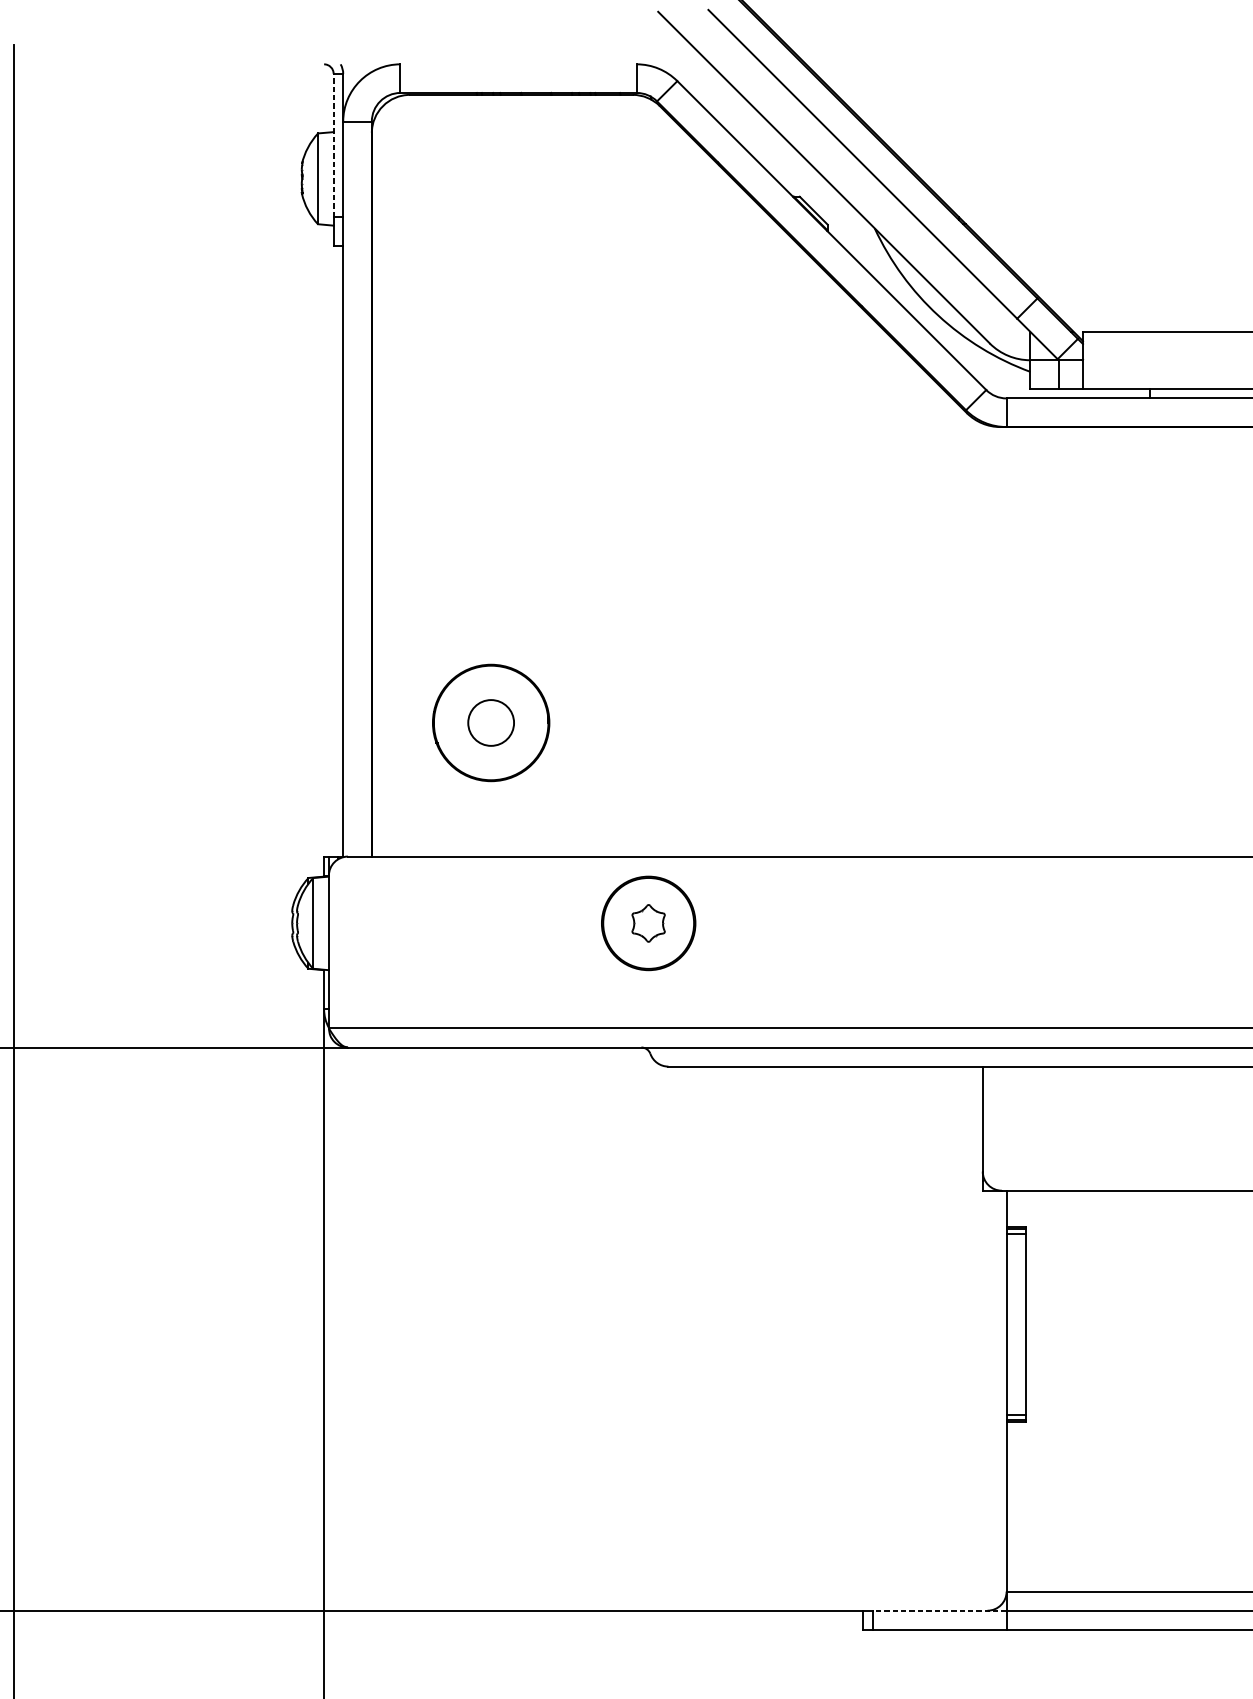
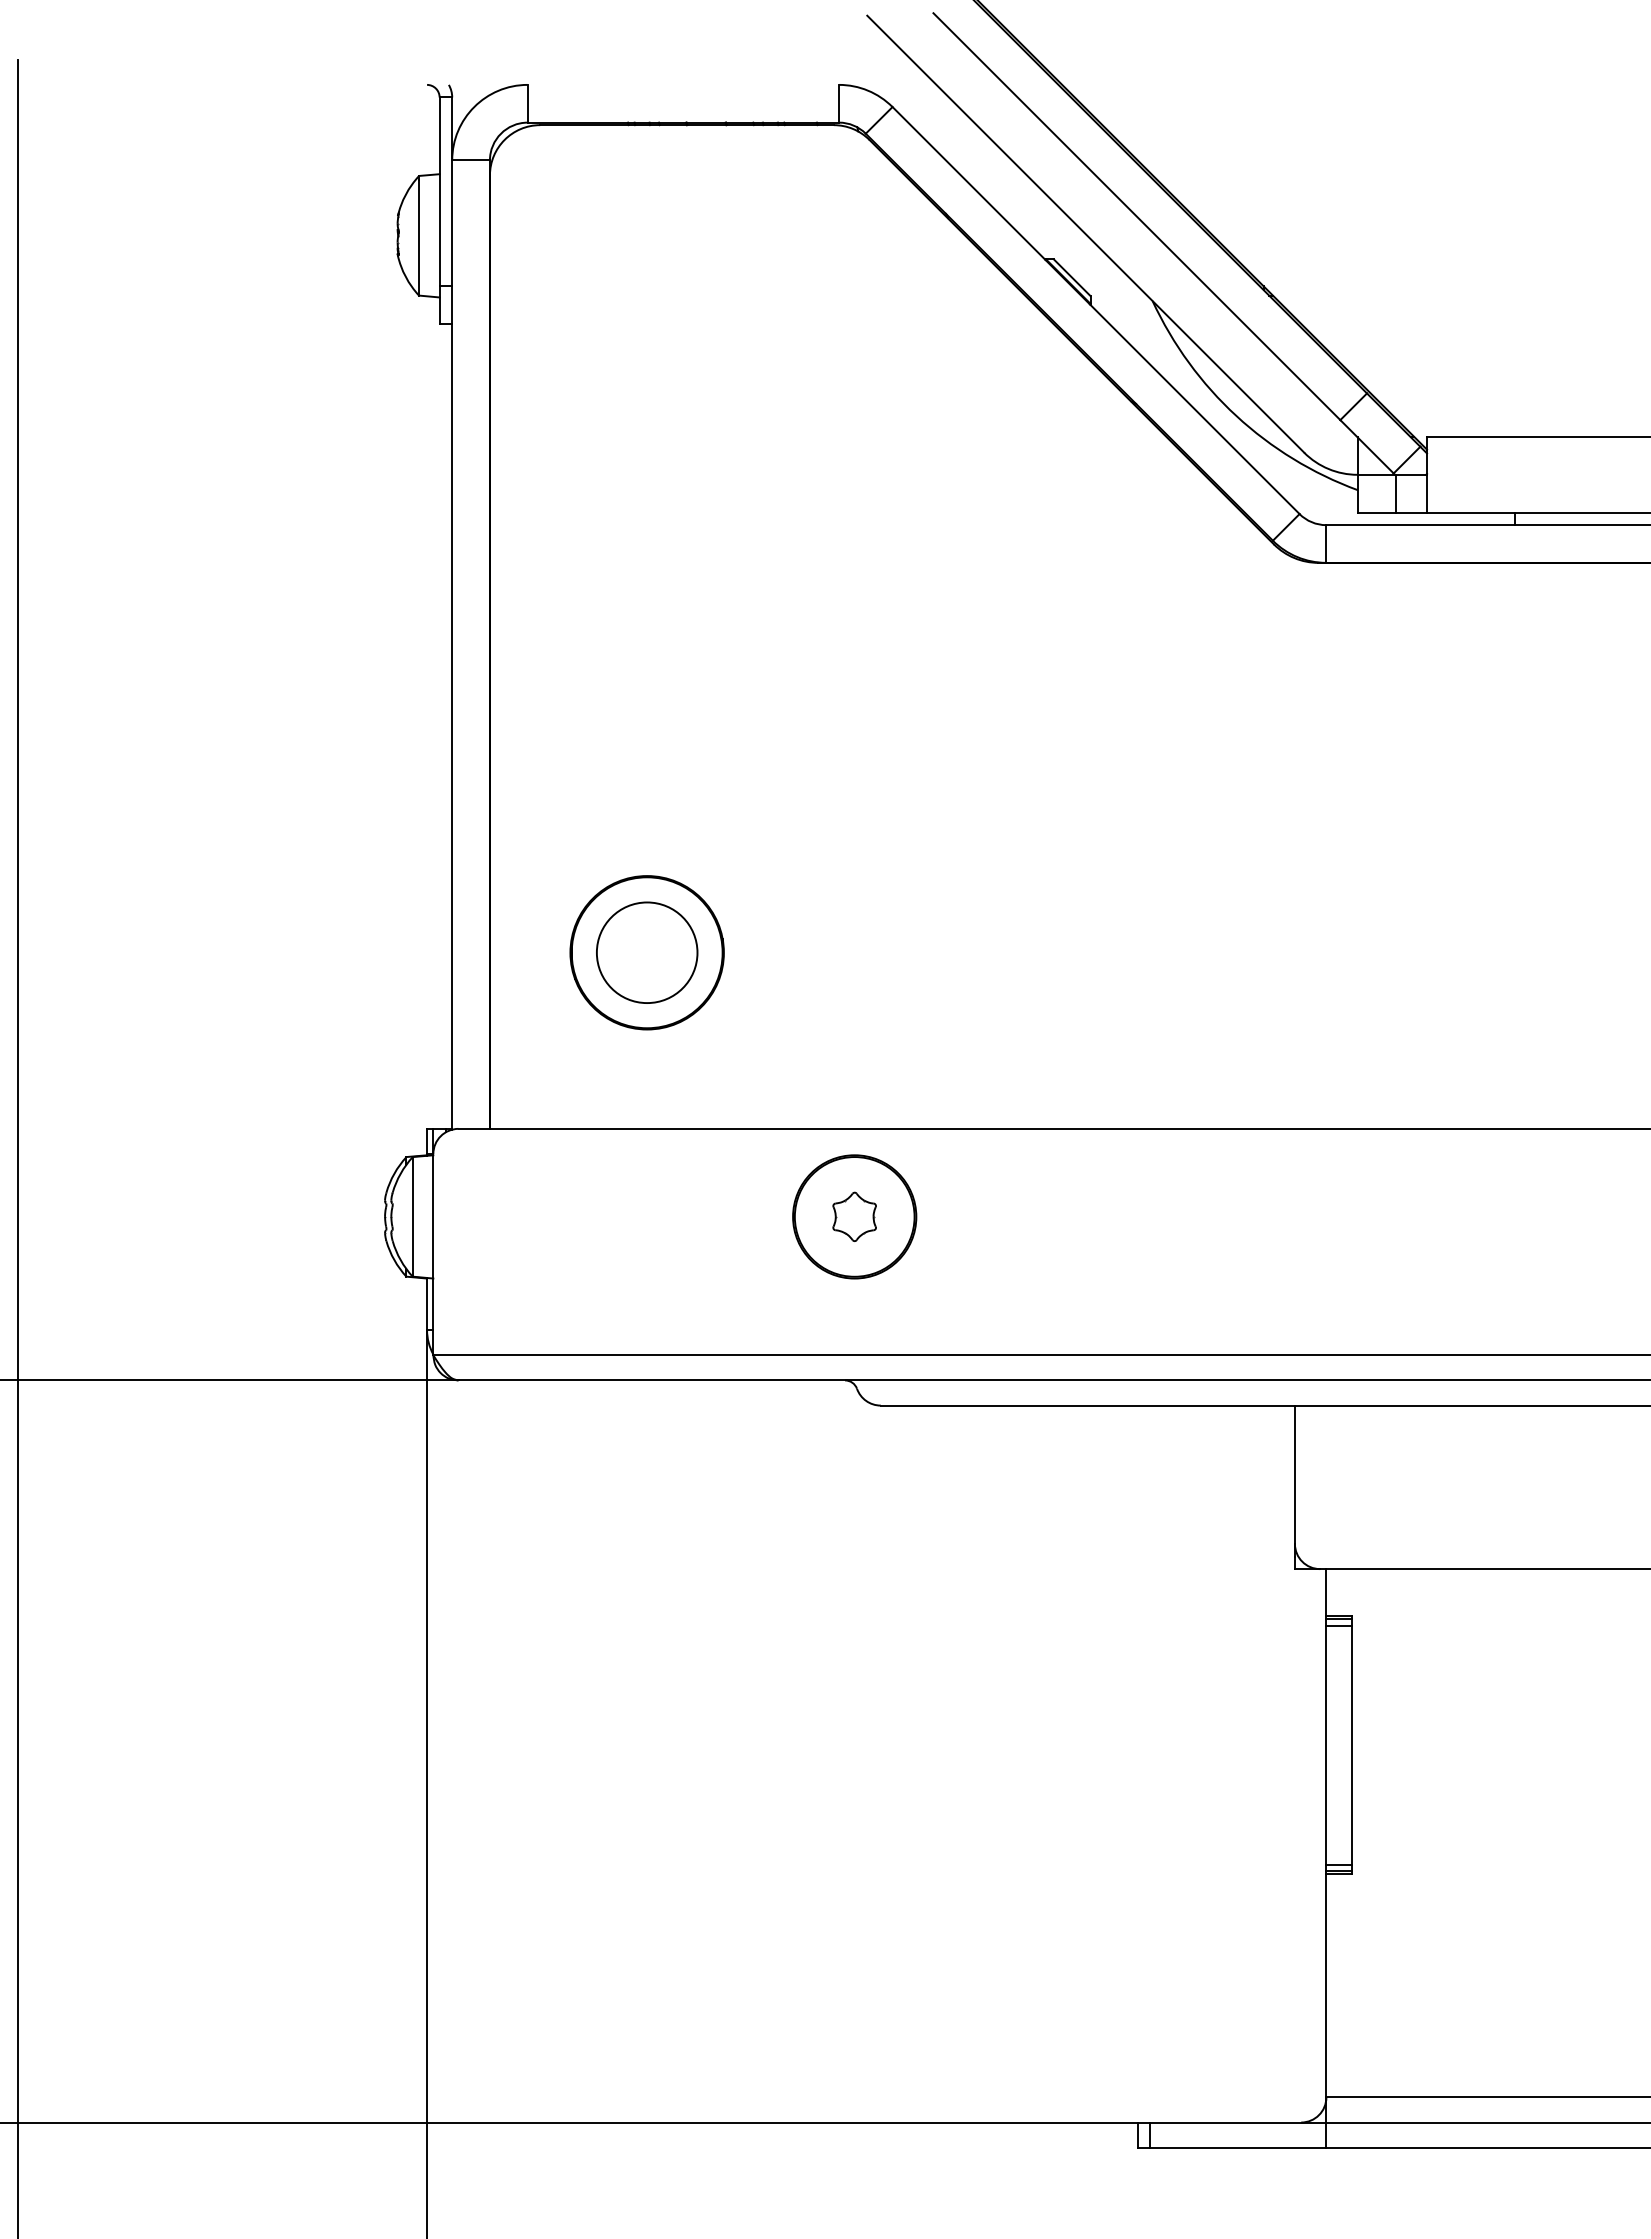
line: (333, 145) -> (439, 191), dashed -> solid
circle: (490, 722) -> (646, 952), size x1.67
line: (939, 1610) -> (1237, 2122), dashed -> solid

